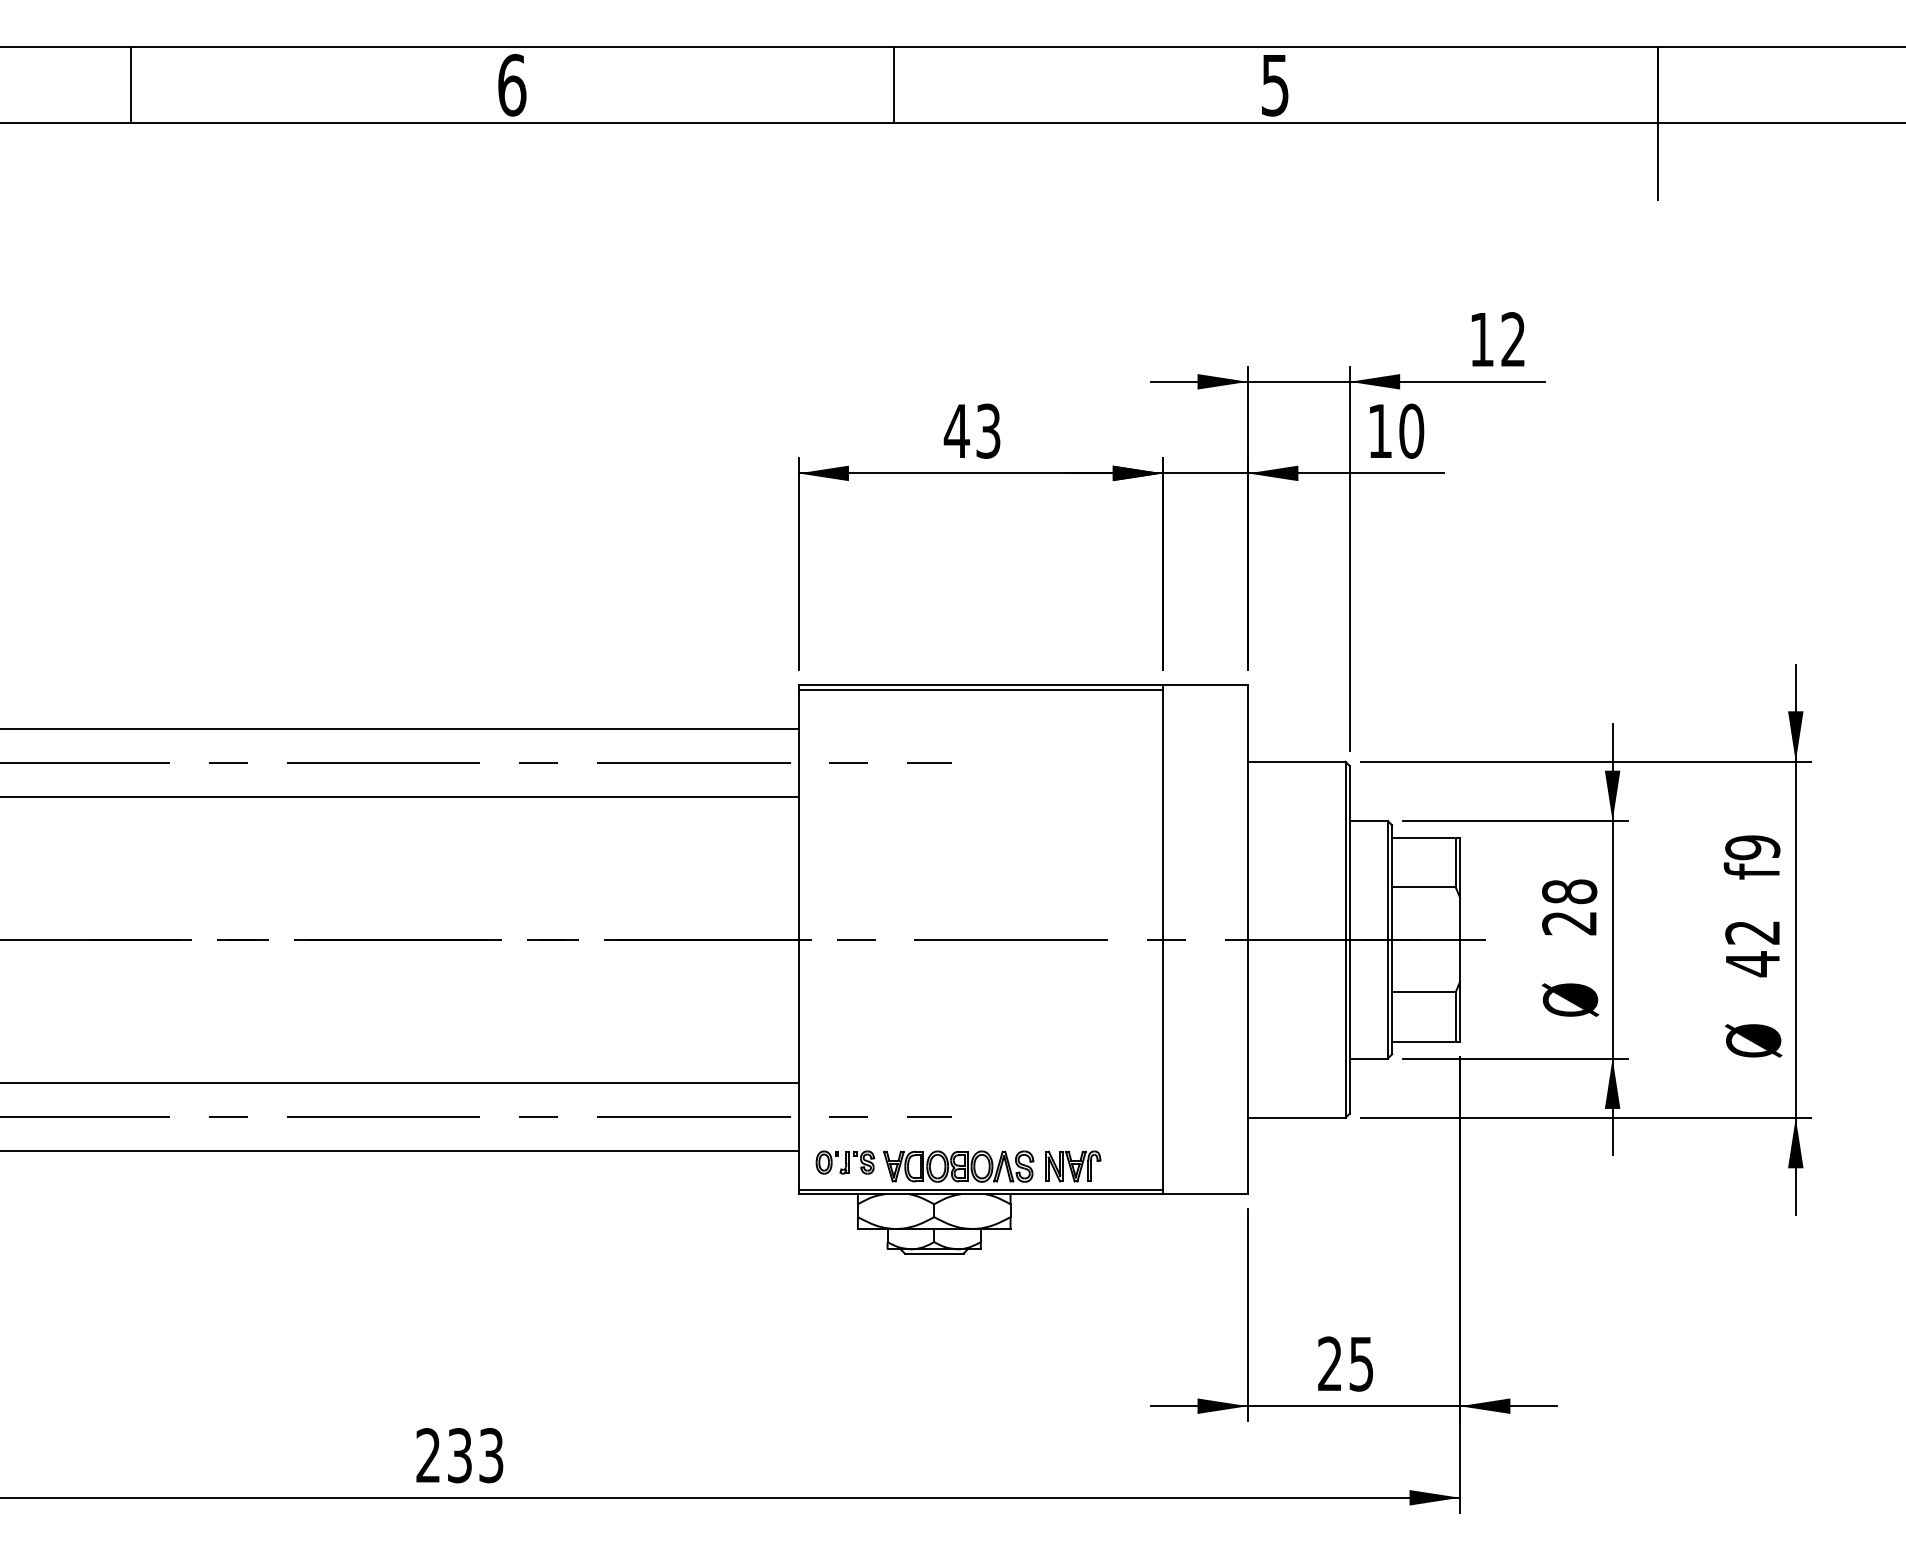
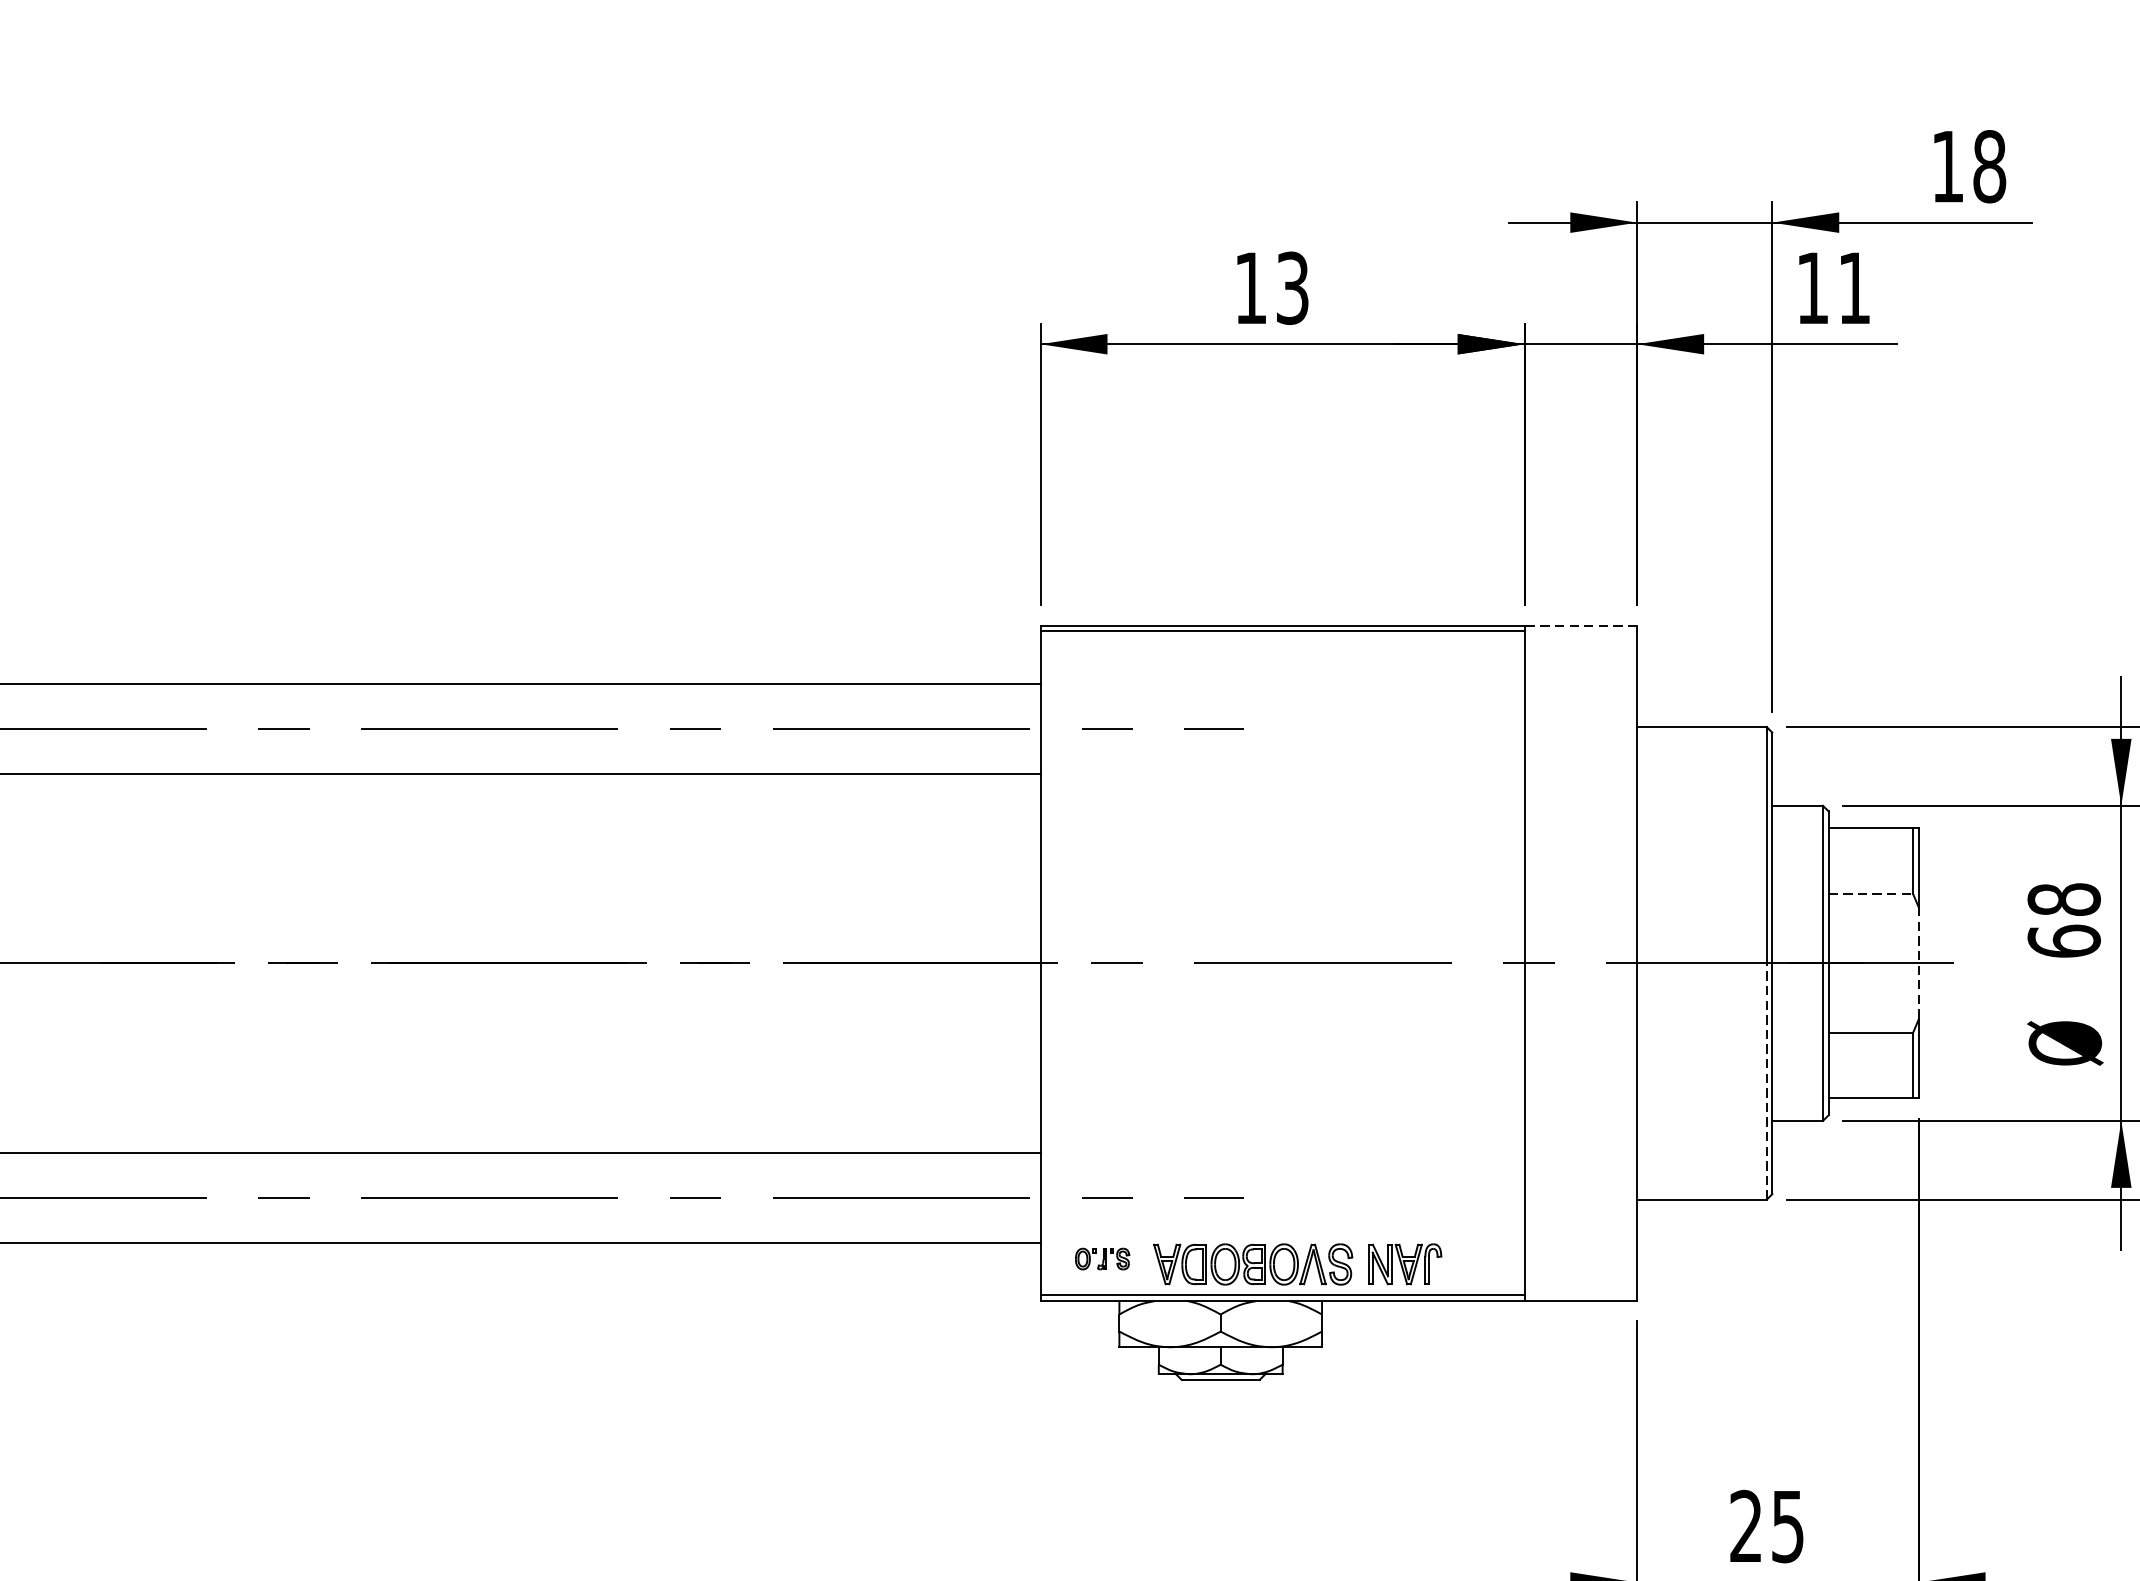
text: (1513, 339) -> (1989, 166), 12 -> 18
text: (956, 430) -> (1250, 287), 43 -> 13
text: (1411, 430) -> (1854, 287), 10 -> 11
line: (1205, 685) -> (1580, 625), solid -> dashed
line: (1423, 887) -> (1870, 893), solid -> dashed
text: (1569, 922) -> (2064, 940), 28 -> 68
line: (1459, 940) -> (1918, 964), solid -> dashed
line: (1345, 1028) -> (1766, 1081), solid -> dashed
part: (844, 1162) -> (1101, 1259), size x0.7

